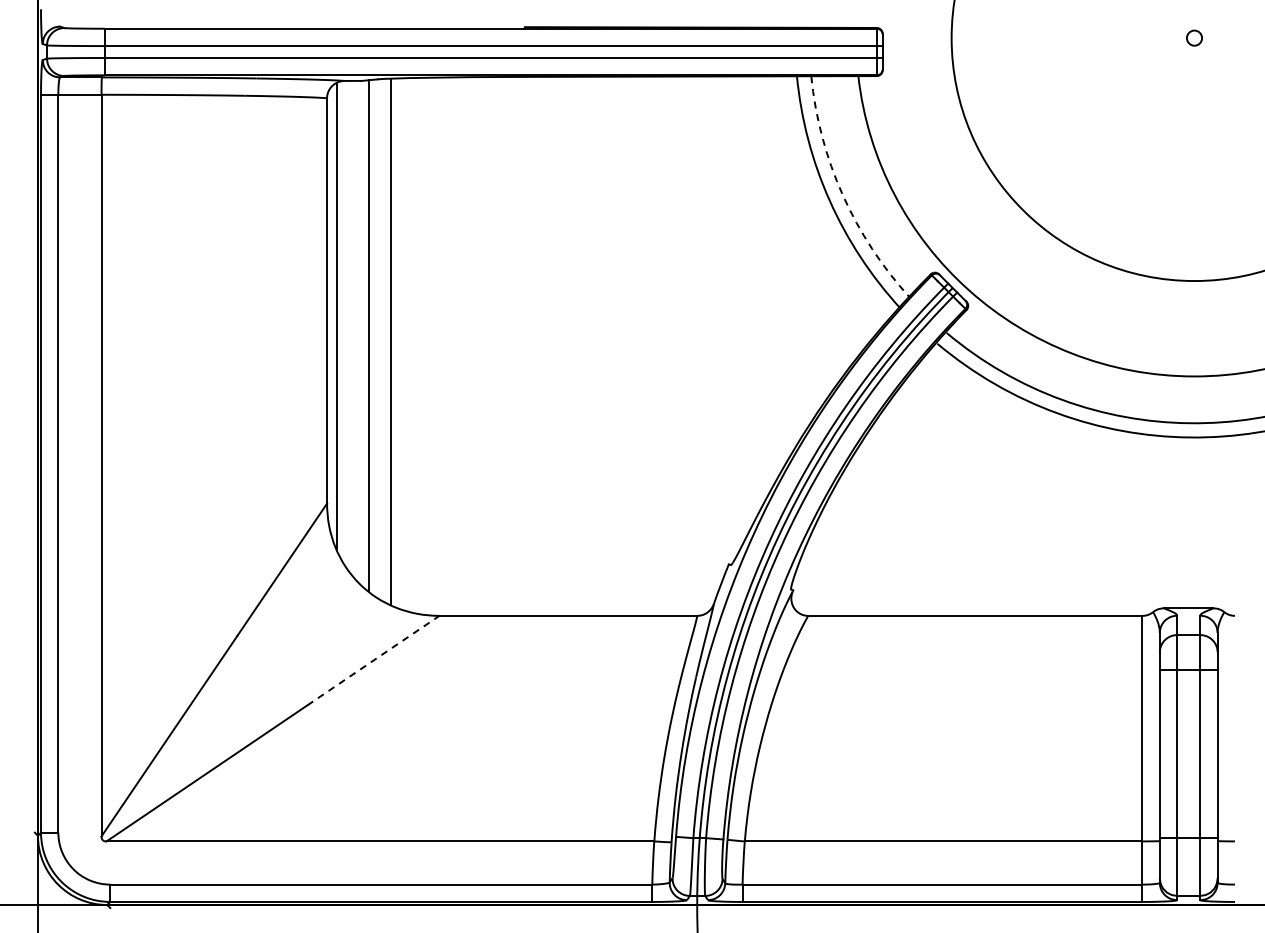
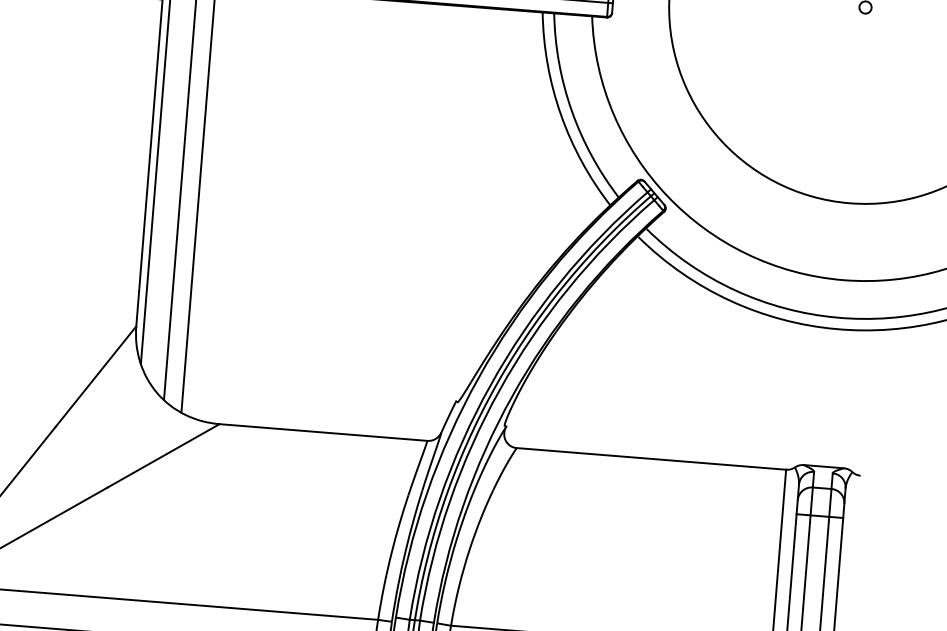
arc: (842, 194) -> (571, 110), dashed -> solid
line: (373, 660) -> (163, 455), dashed -> solid

